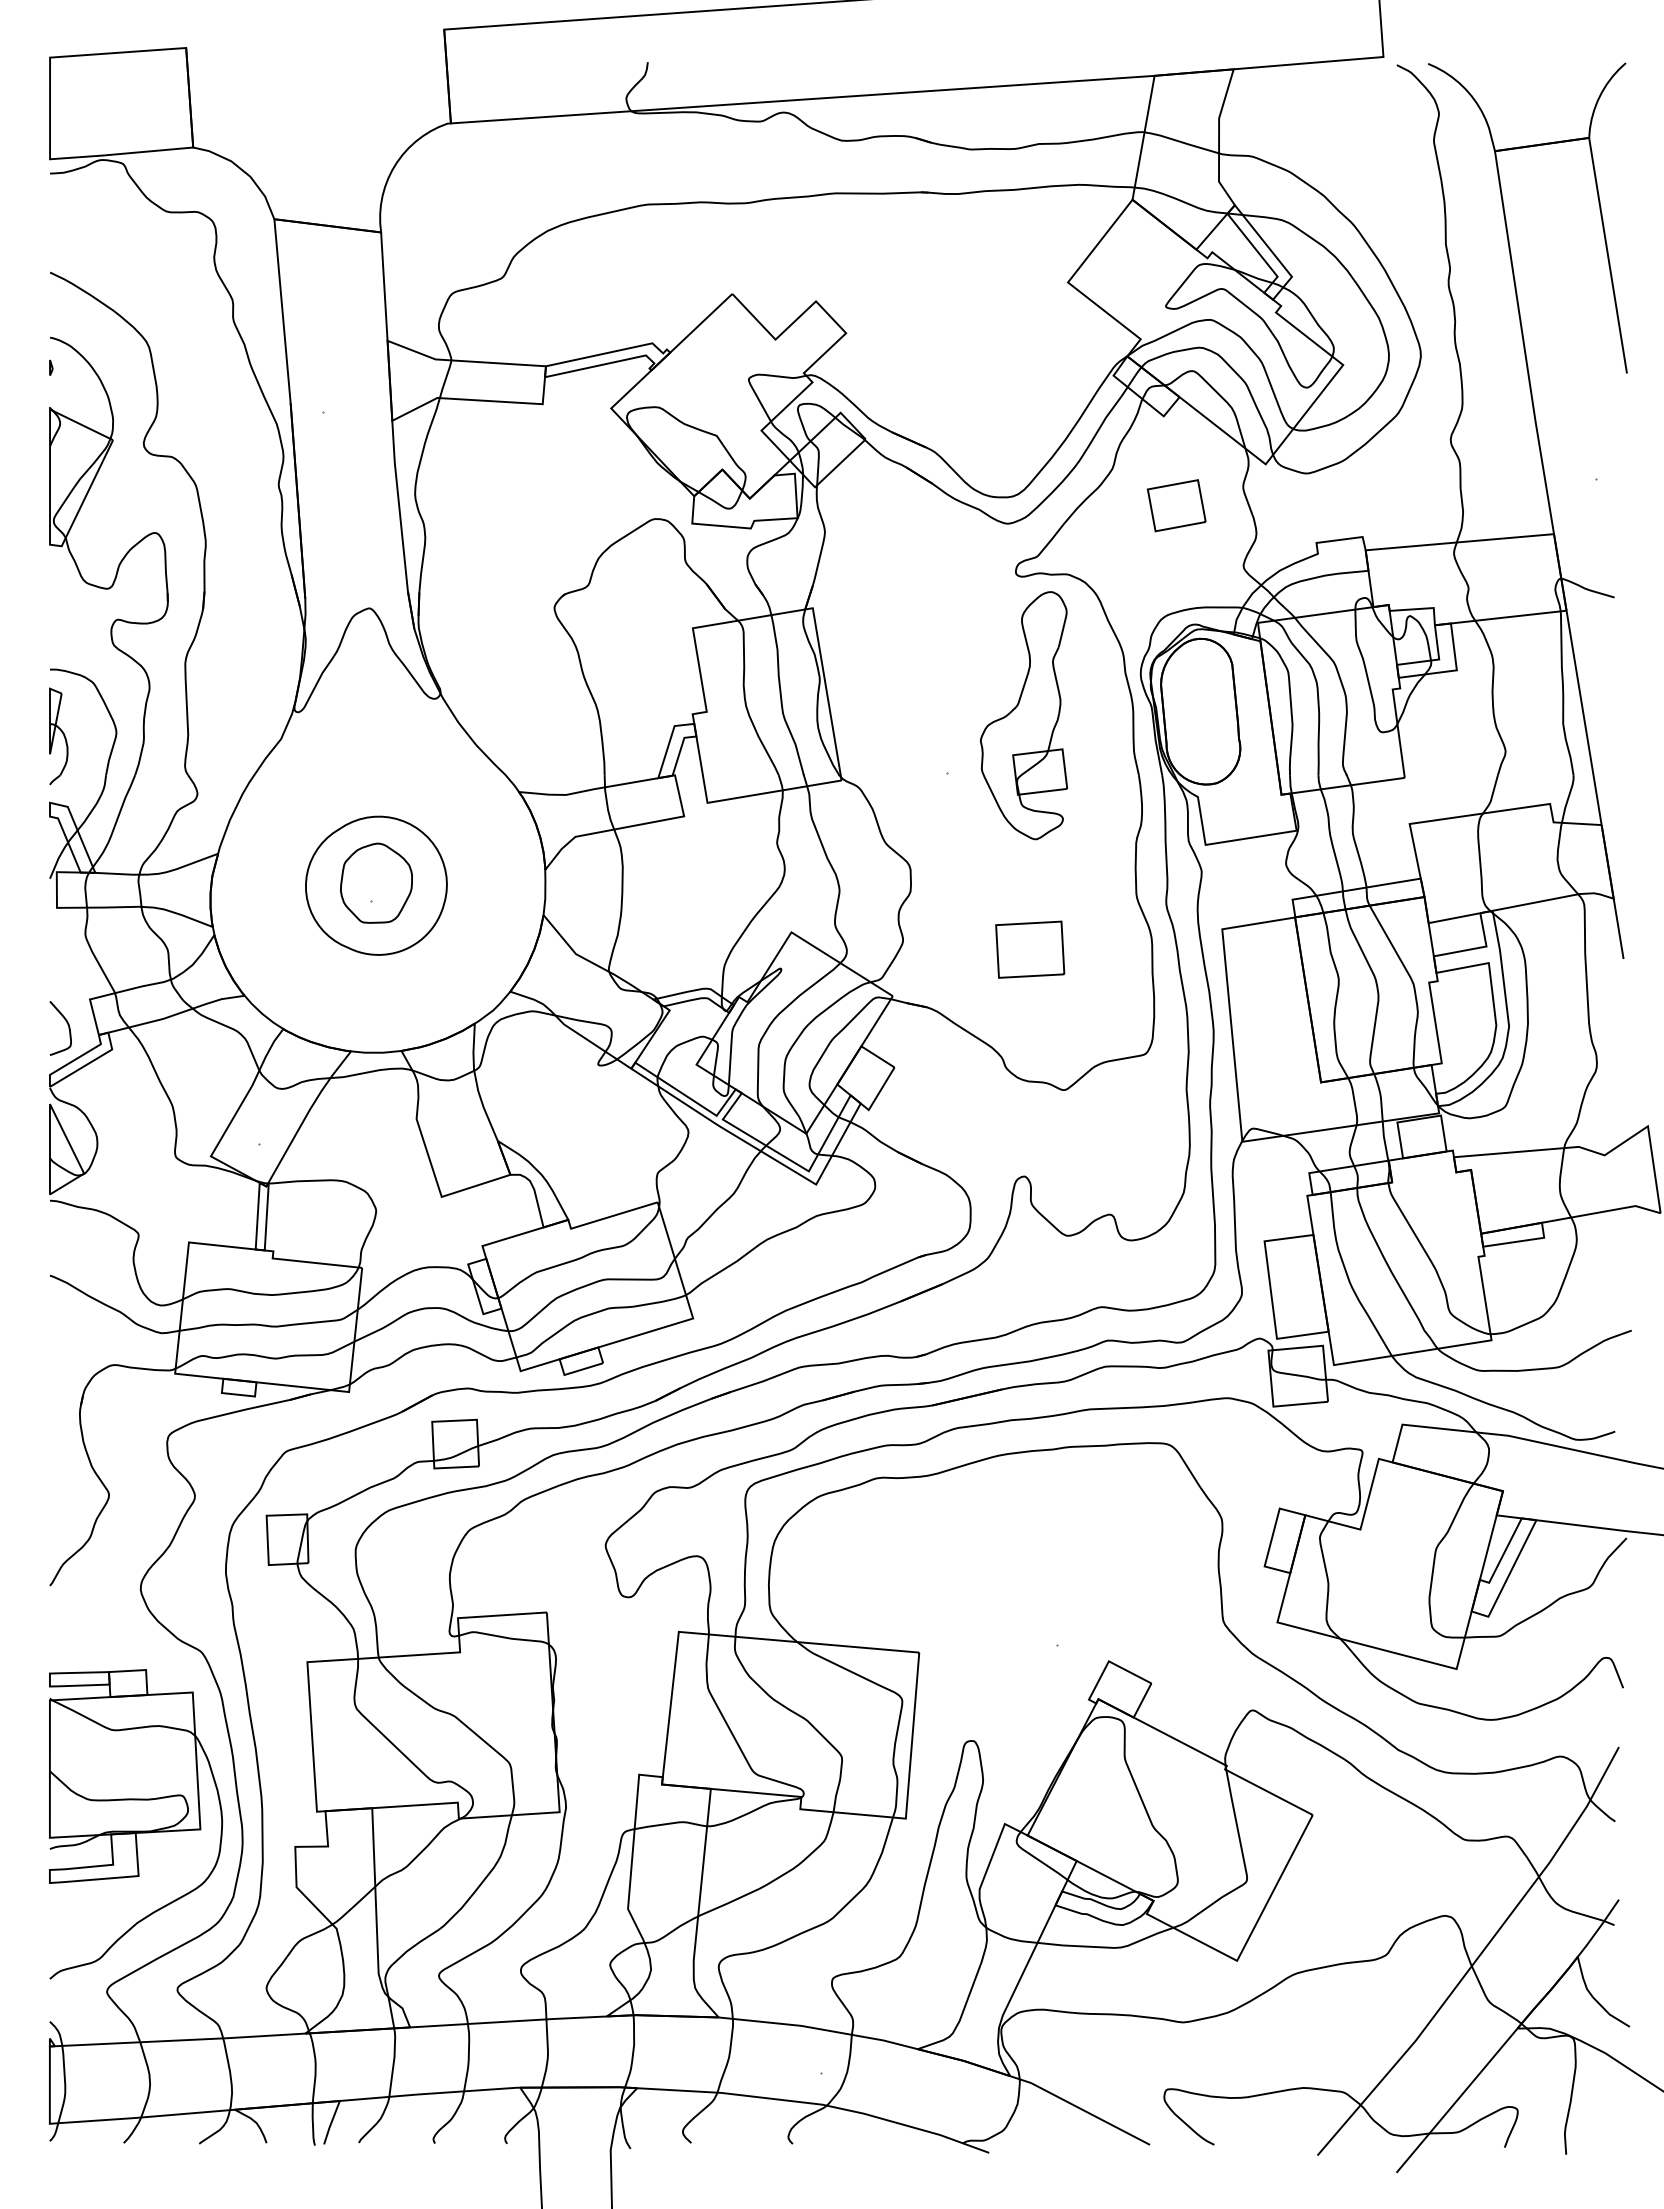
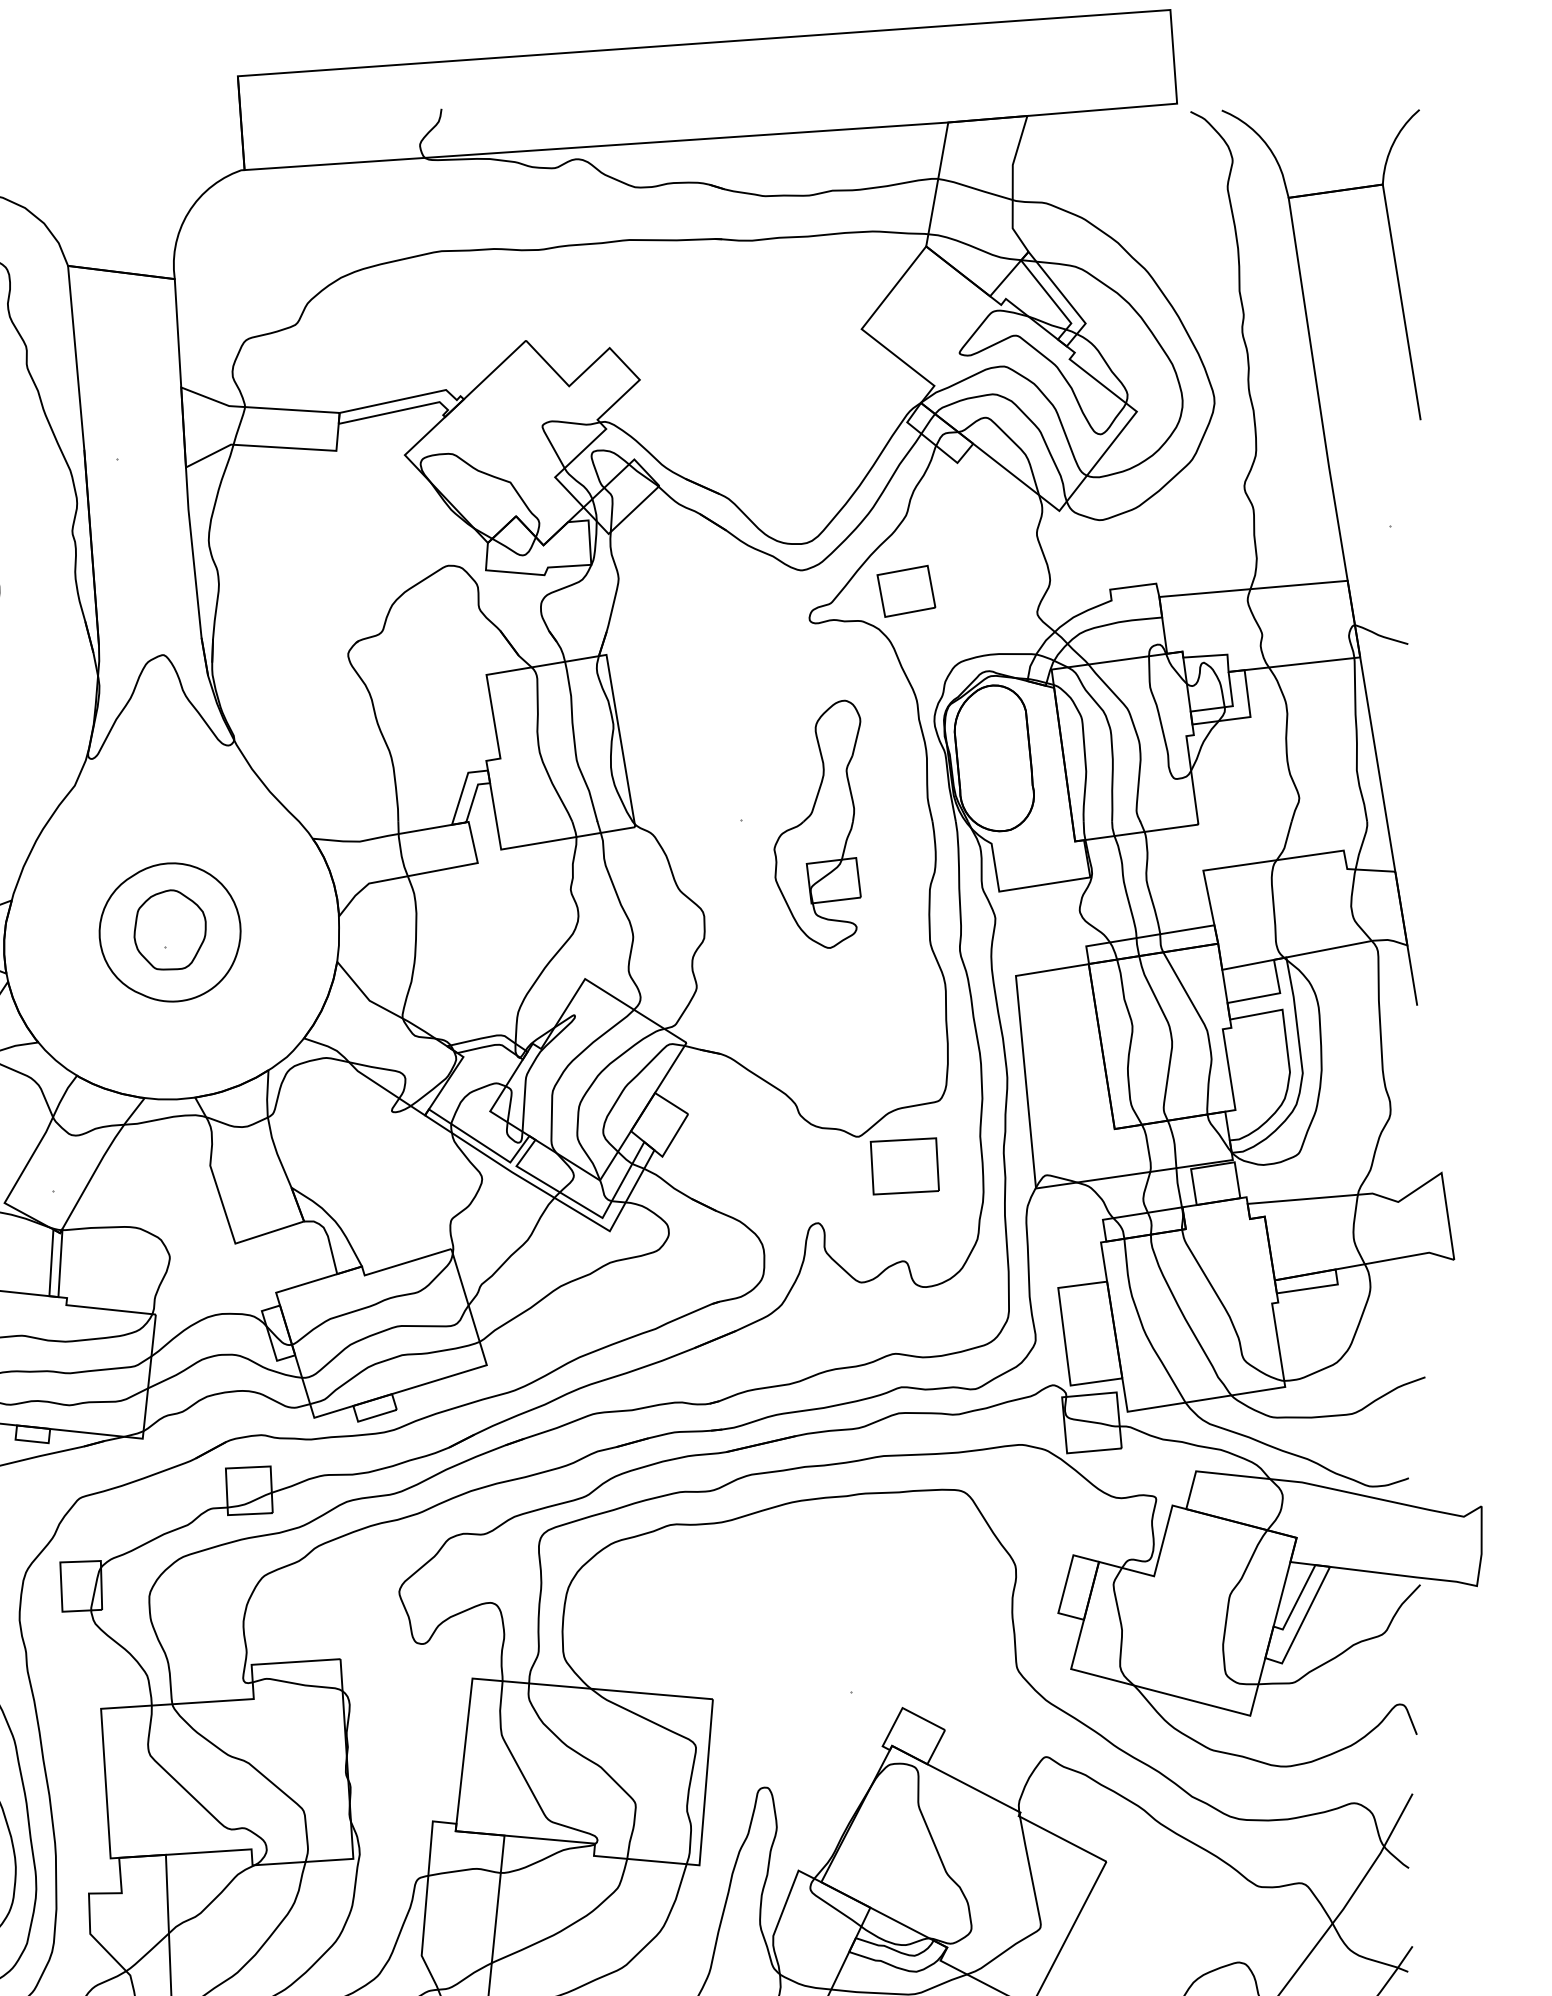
part: (1176, 505) -> (906, 591), moved
part: (1024, 715) -> (818, 824), moved
part: (1030, 949) -> (905, 1166), moved

